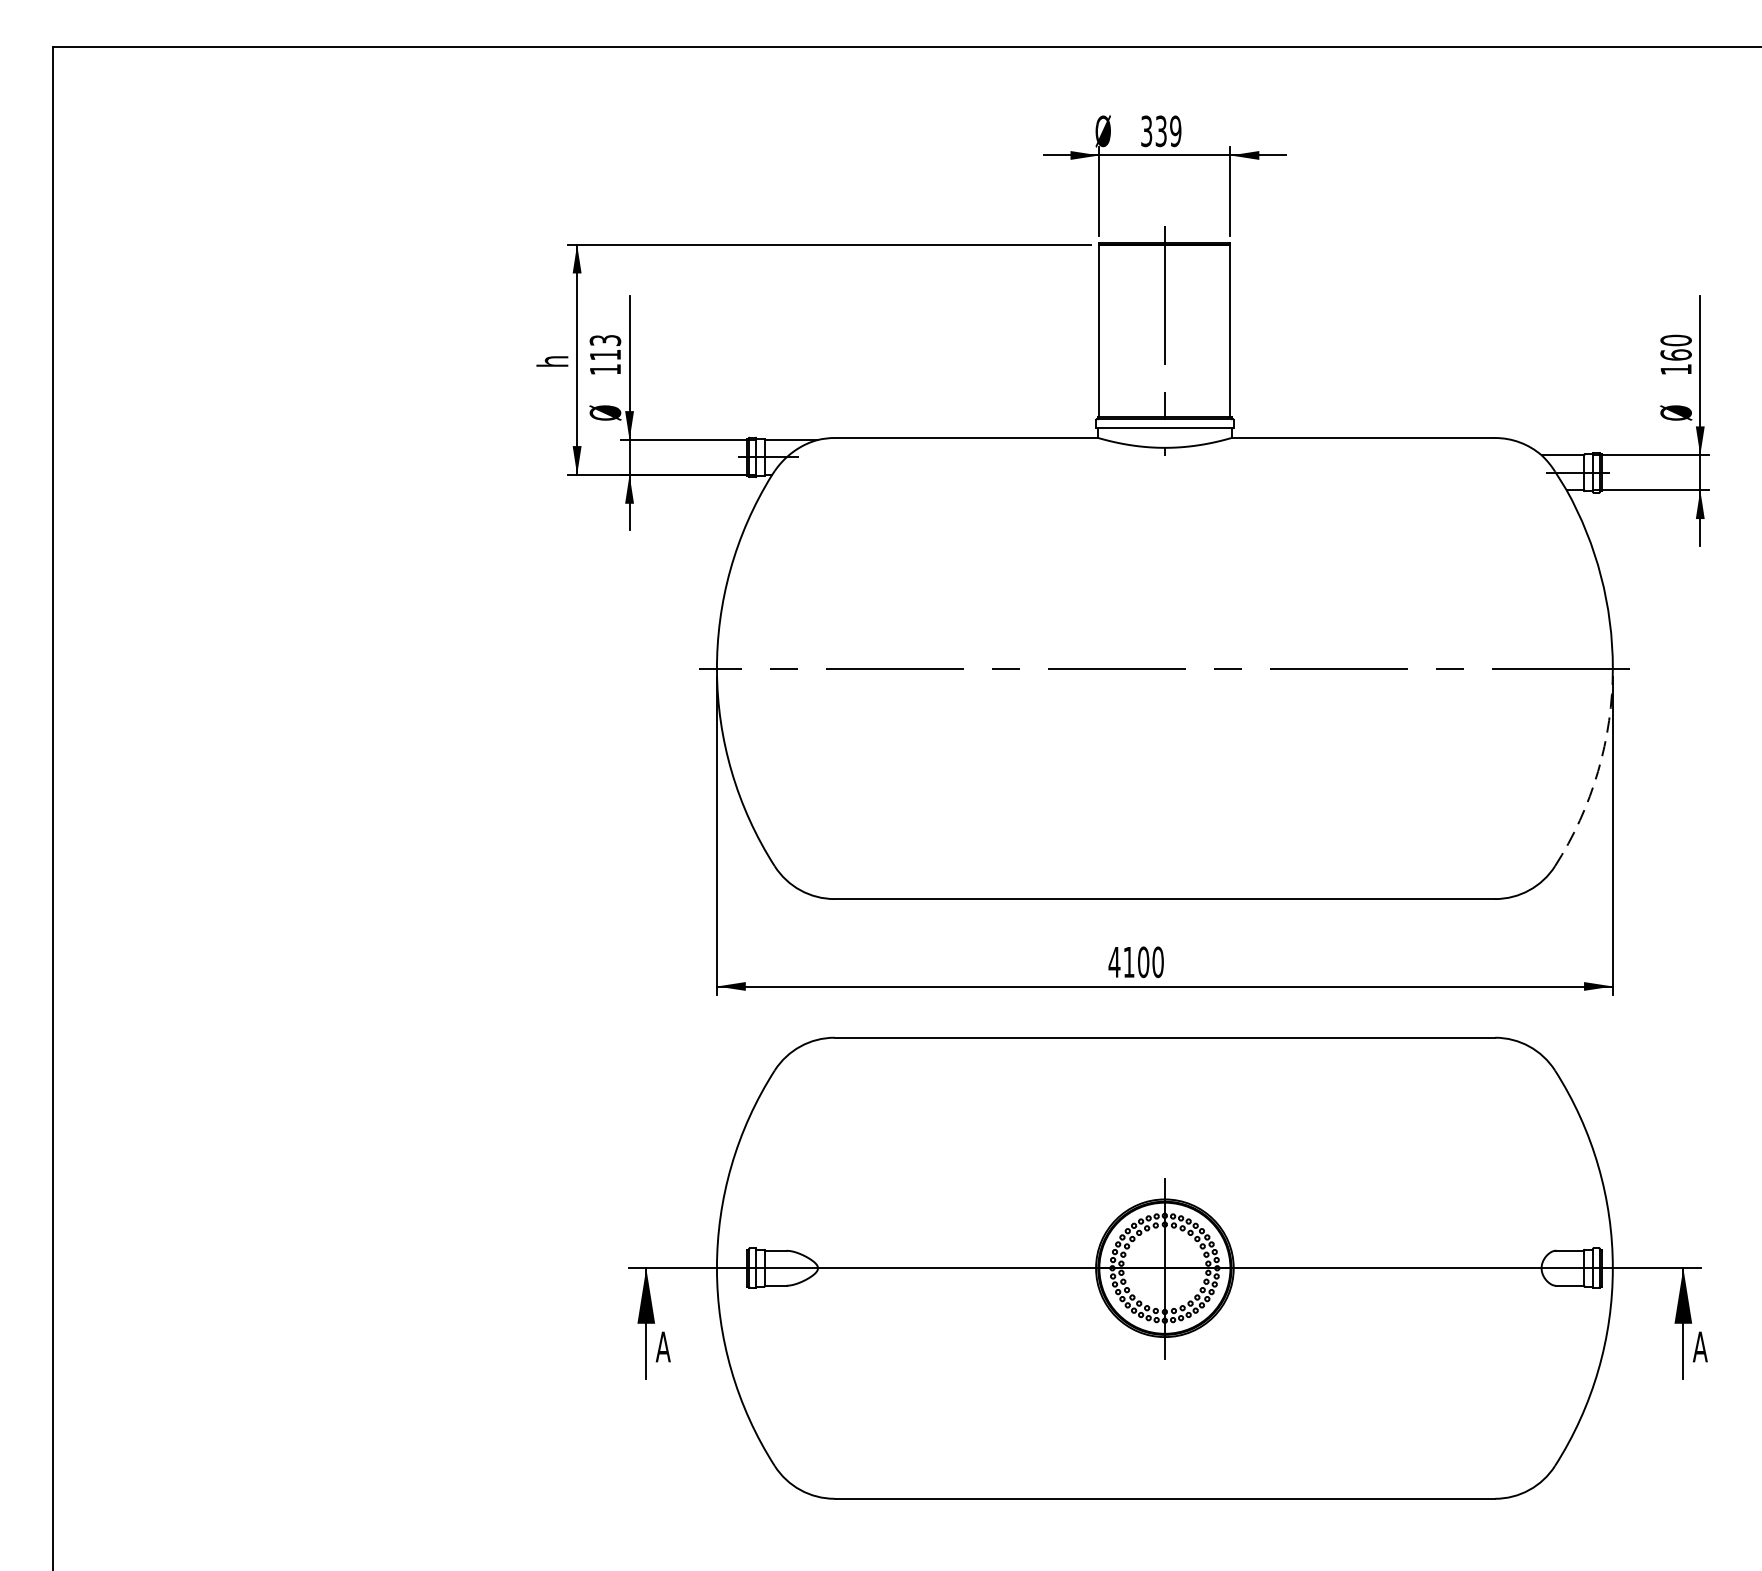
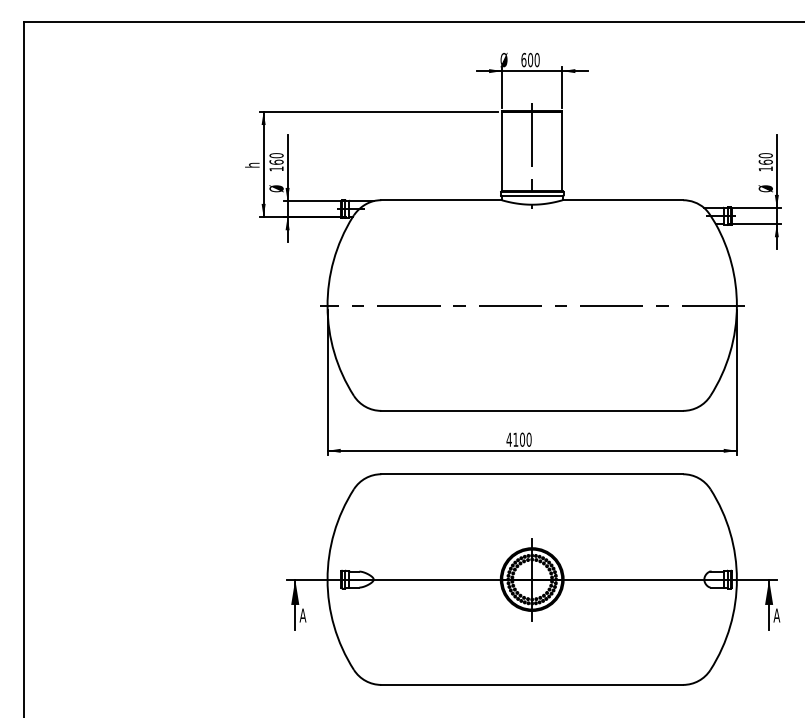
text: (1161, 130) -> (530, 59), 339 -> 600
text: (605, 346) -> (276, 158), 113 -> 160
arc: (1598, 771) -> (730, 352), dashed -> solid

